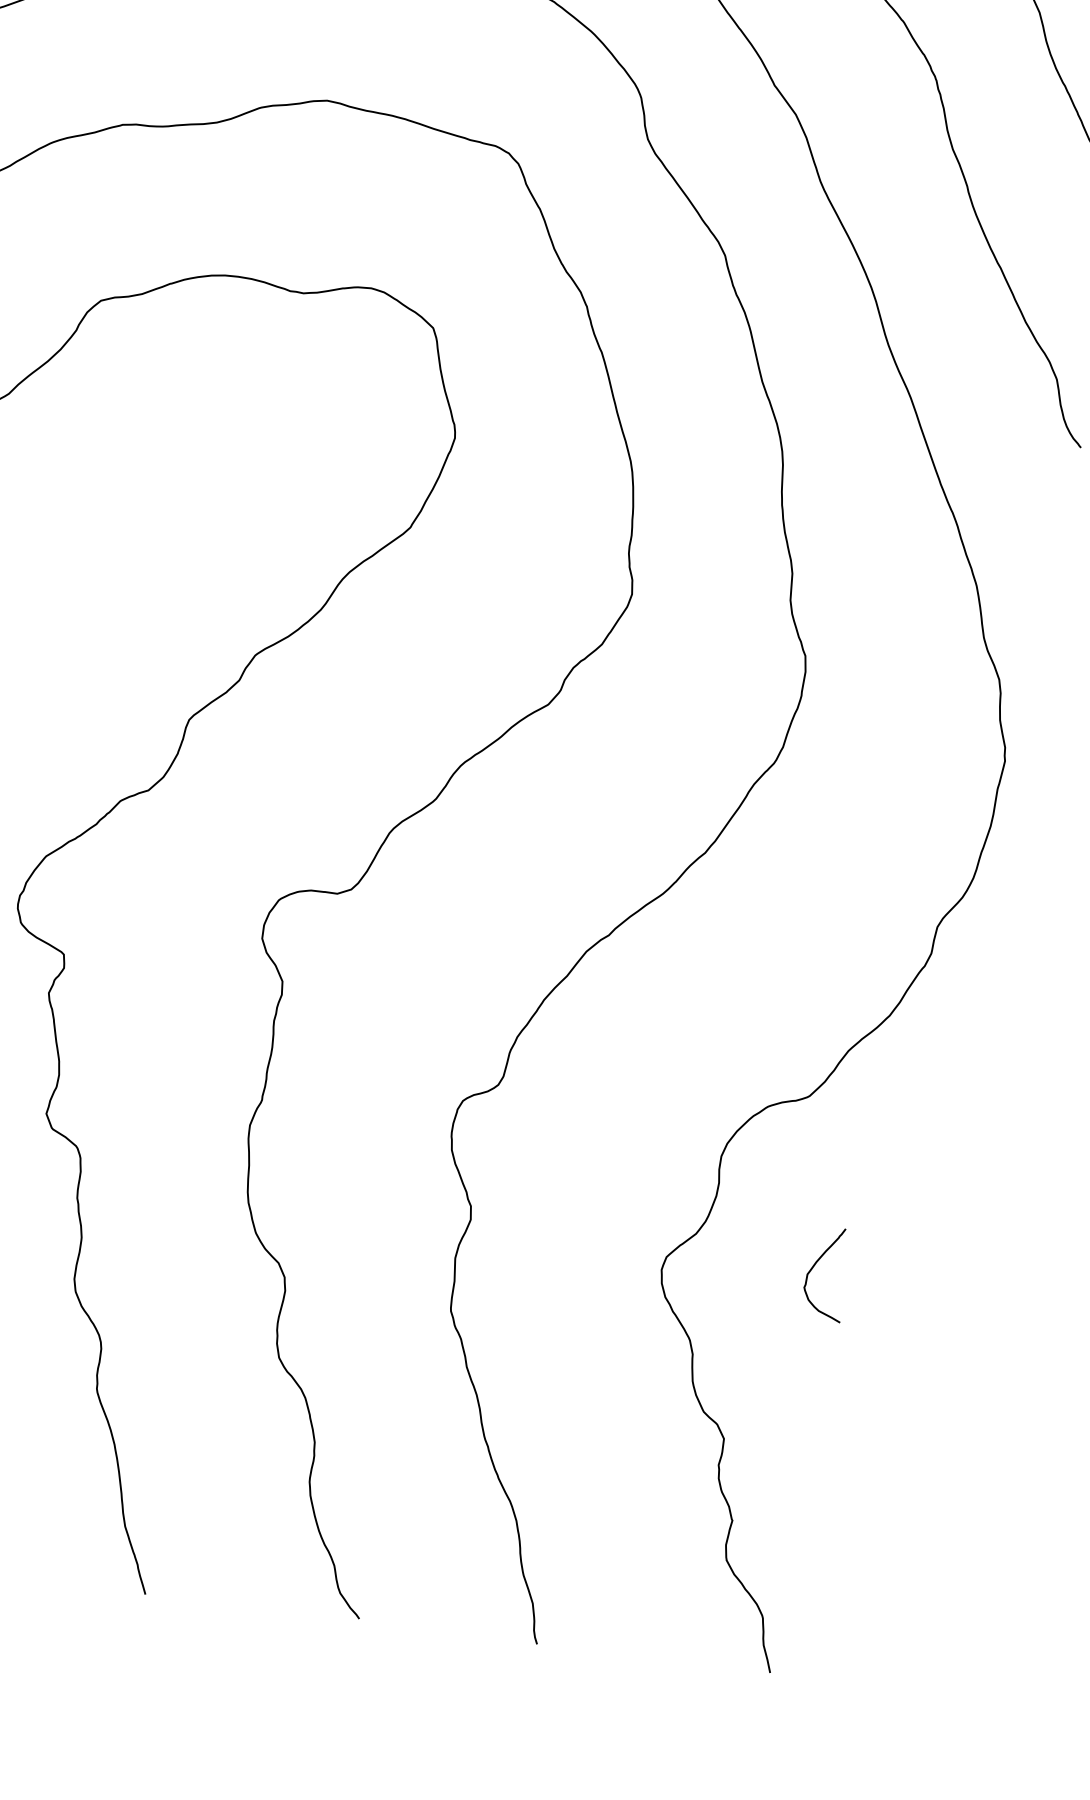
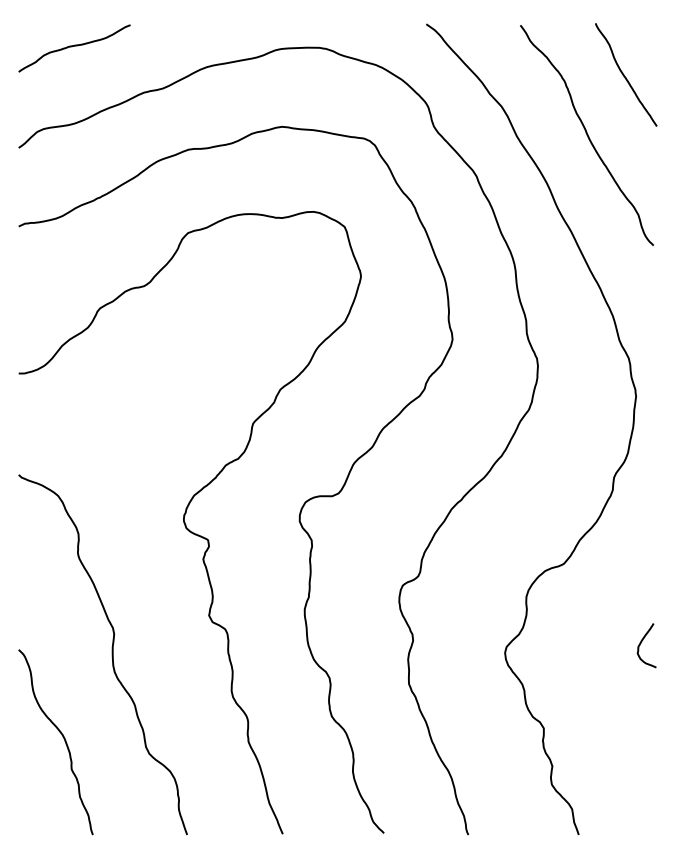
curve: (814, 1267) -> (641, 643), moved

